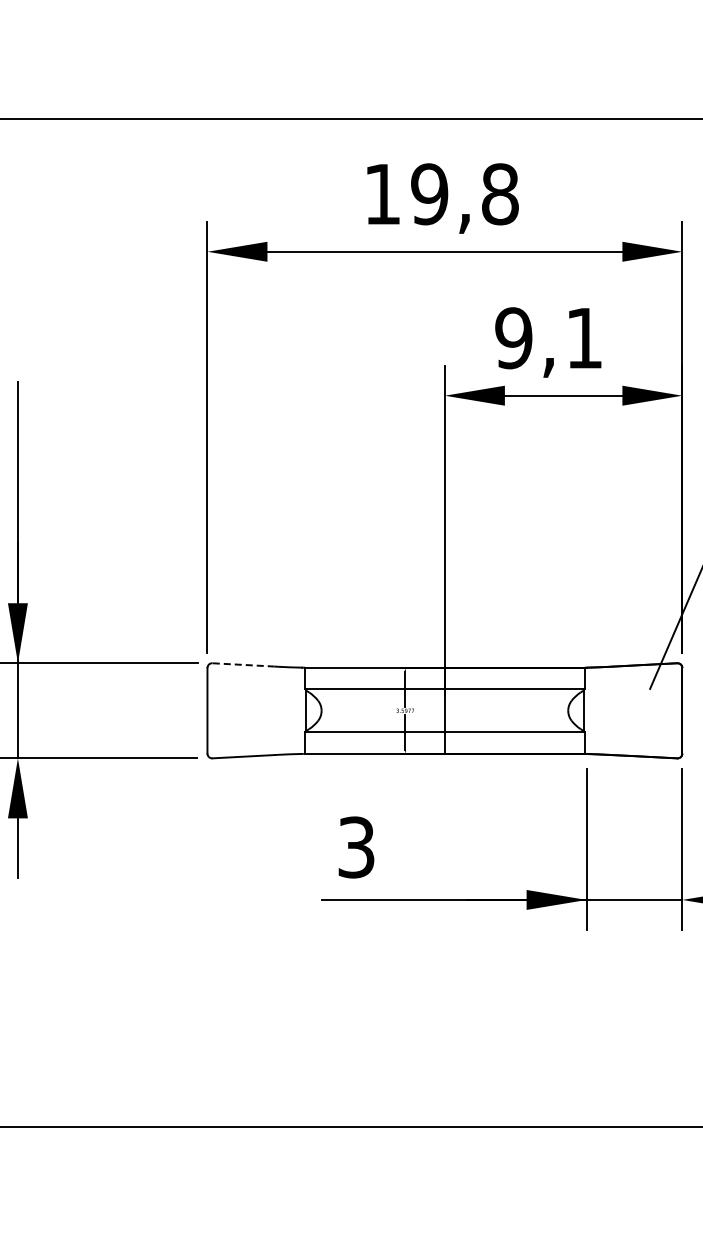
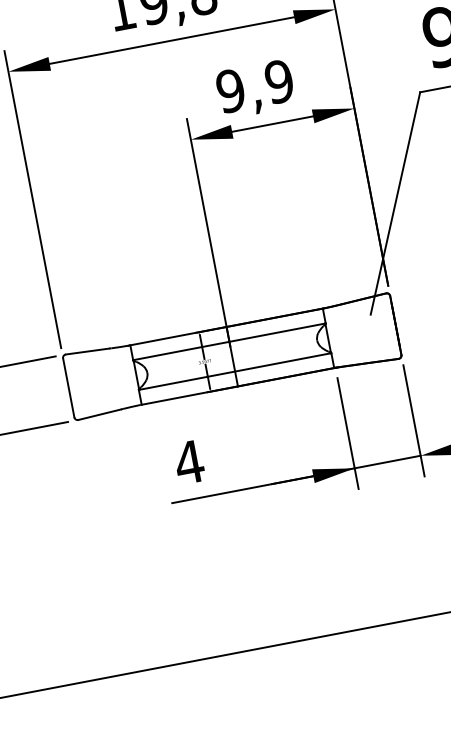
text: (583, 338) -> (278, 82), 9,1 -> 9,9
line: (243, 664) -> (87, 351), dashed -> solid
text: (356, 847) -> (189, 462), 3 -> 4

